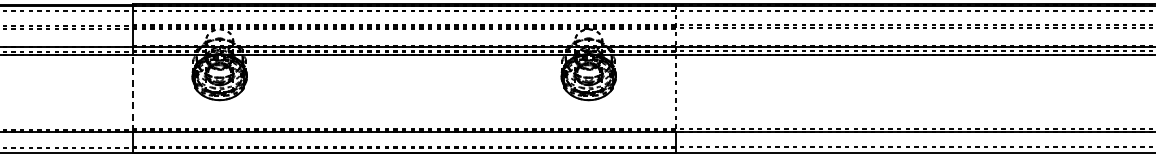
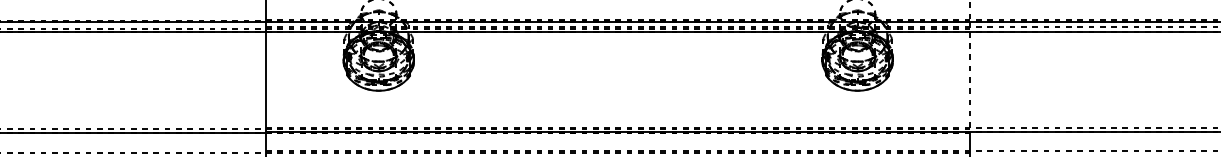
line: (132, 93) -> (265, 82), dashed -> solid

